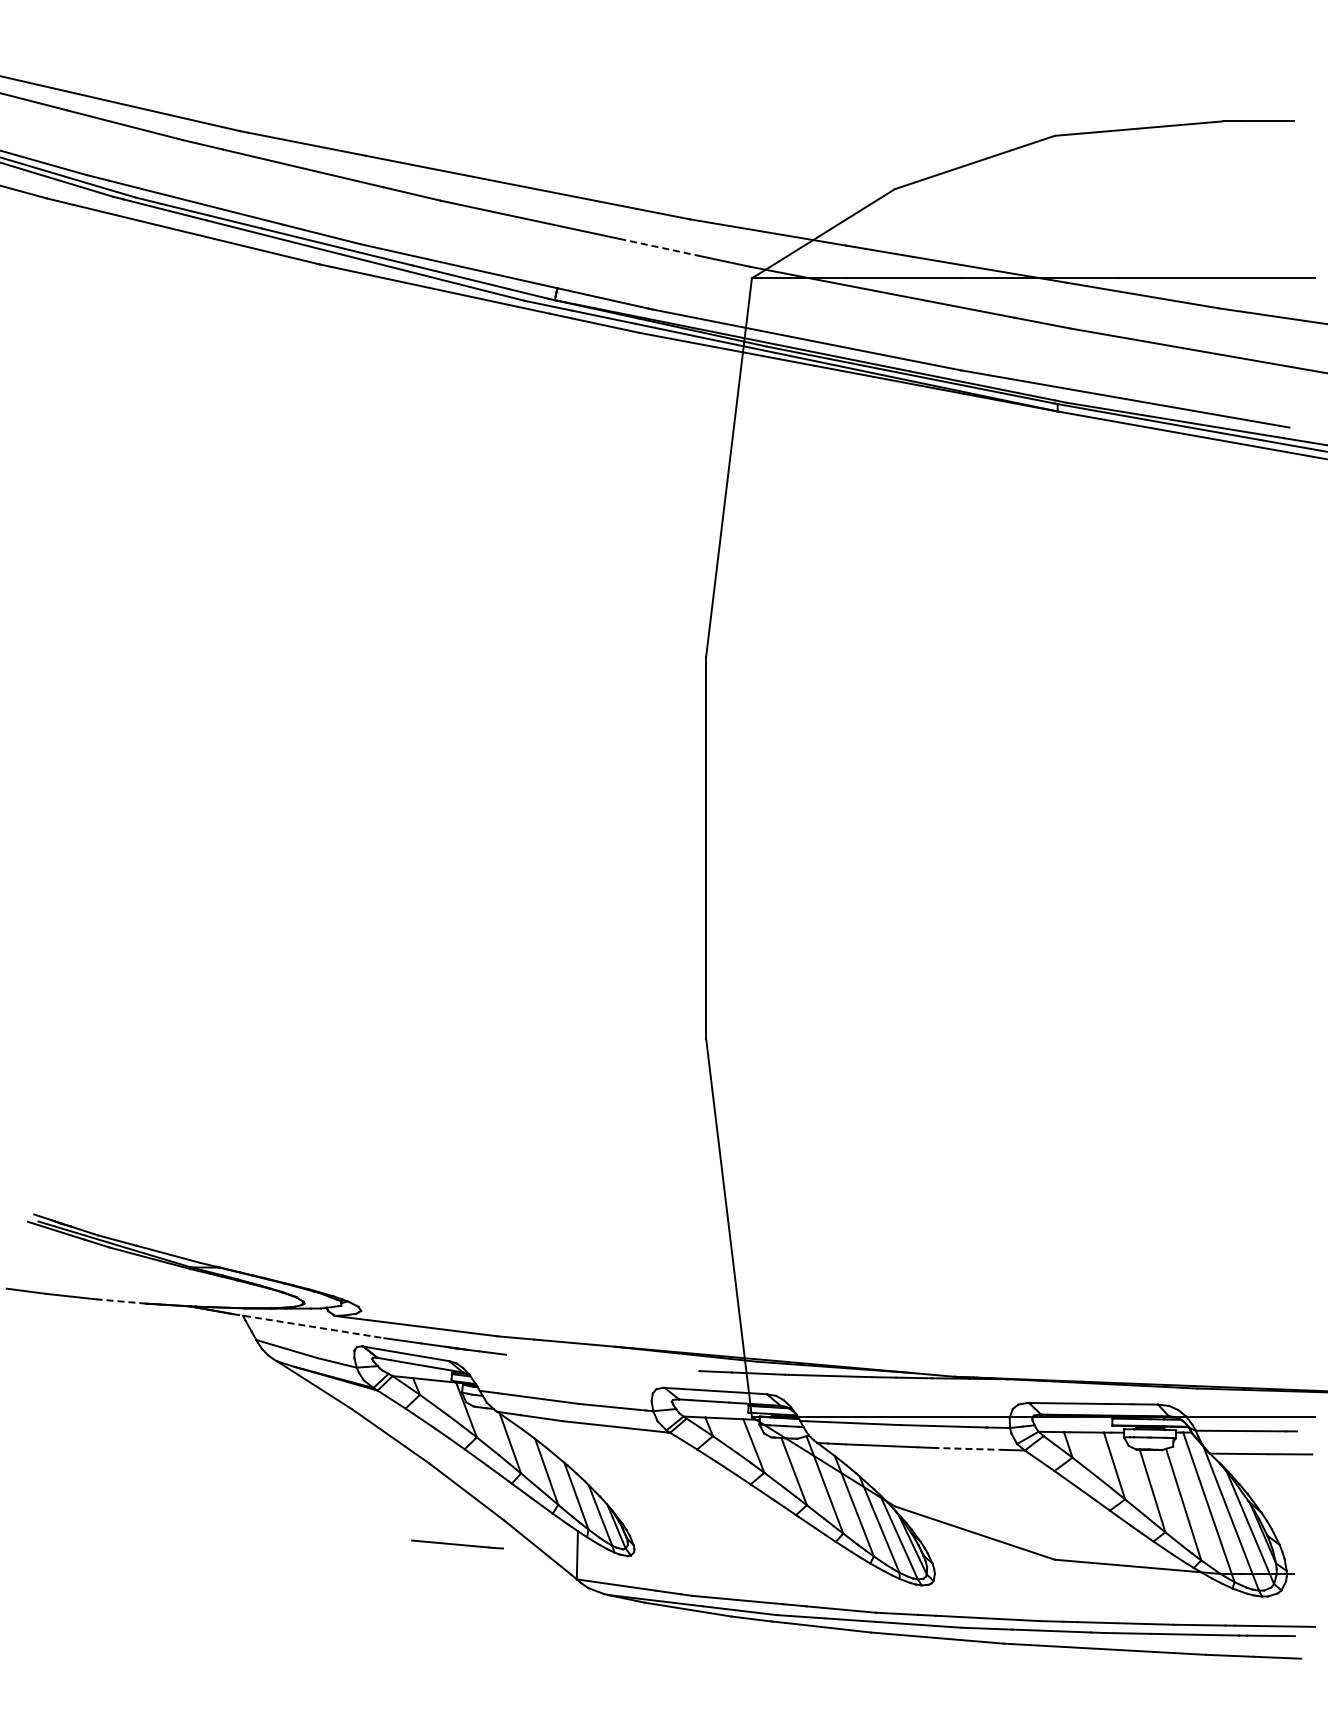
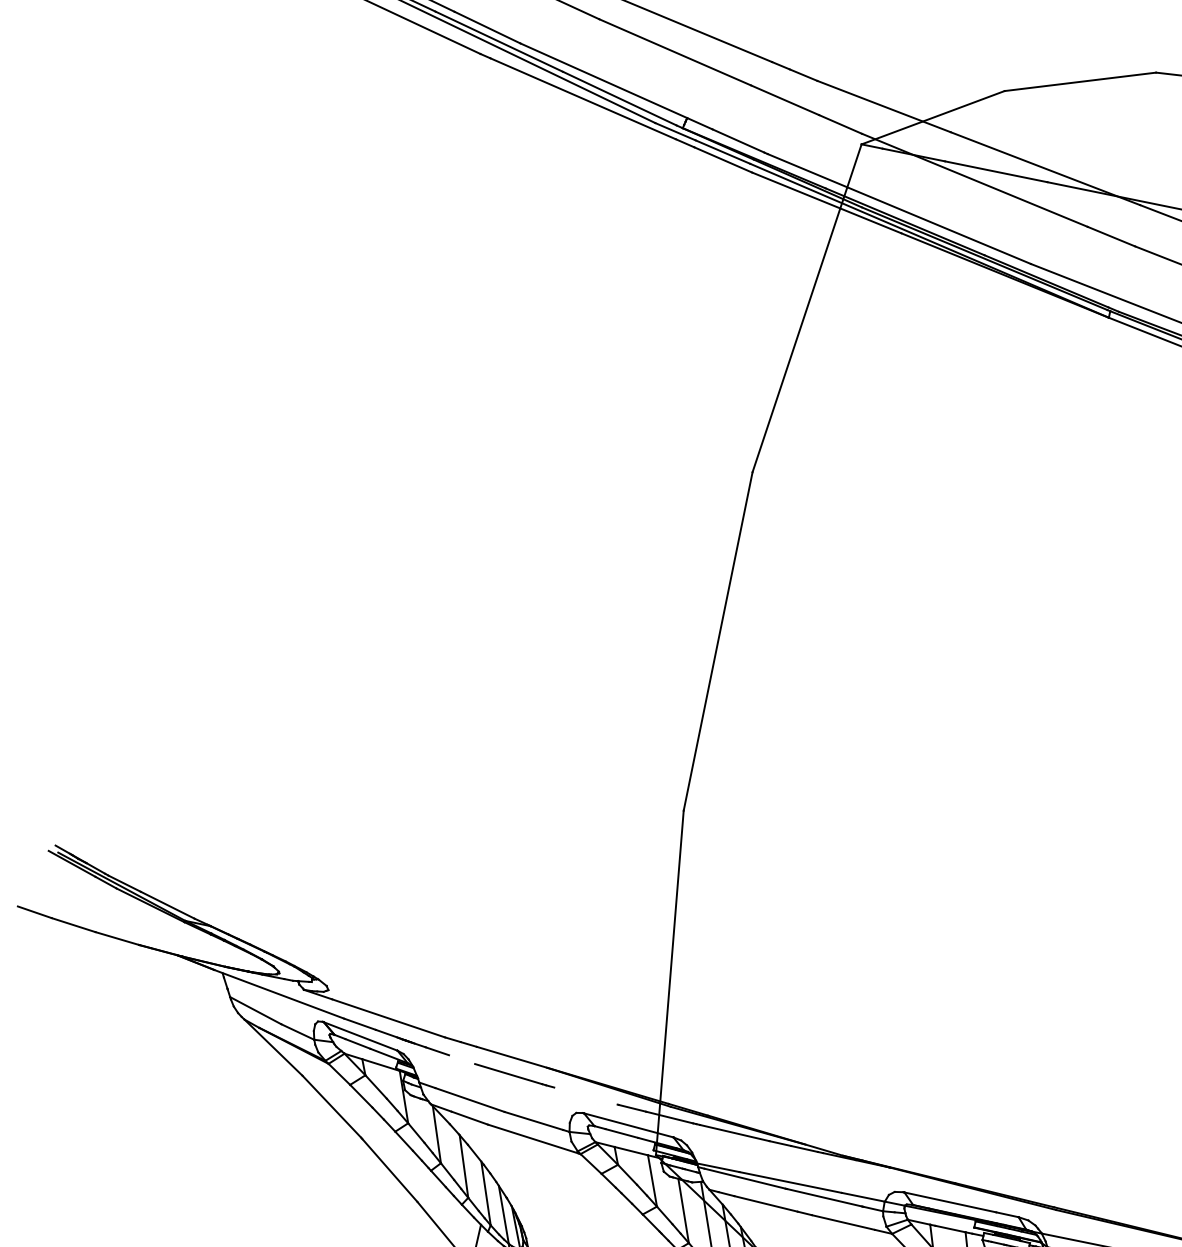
line: (659, 247) -> (785, 100), dashed -> solid
line: (120, 1301) -> (116, 938), dashed -> solid
line: (308, 1326) -> (278, 994), dashed -> solid
line: (969, 1448) -> (843, 1222), dashed -> solid
line: (457, 1544) -> (514, 1075), moved

